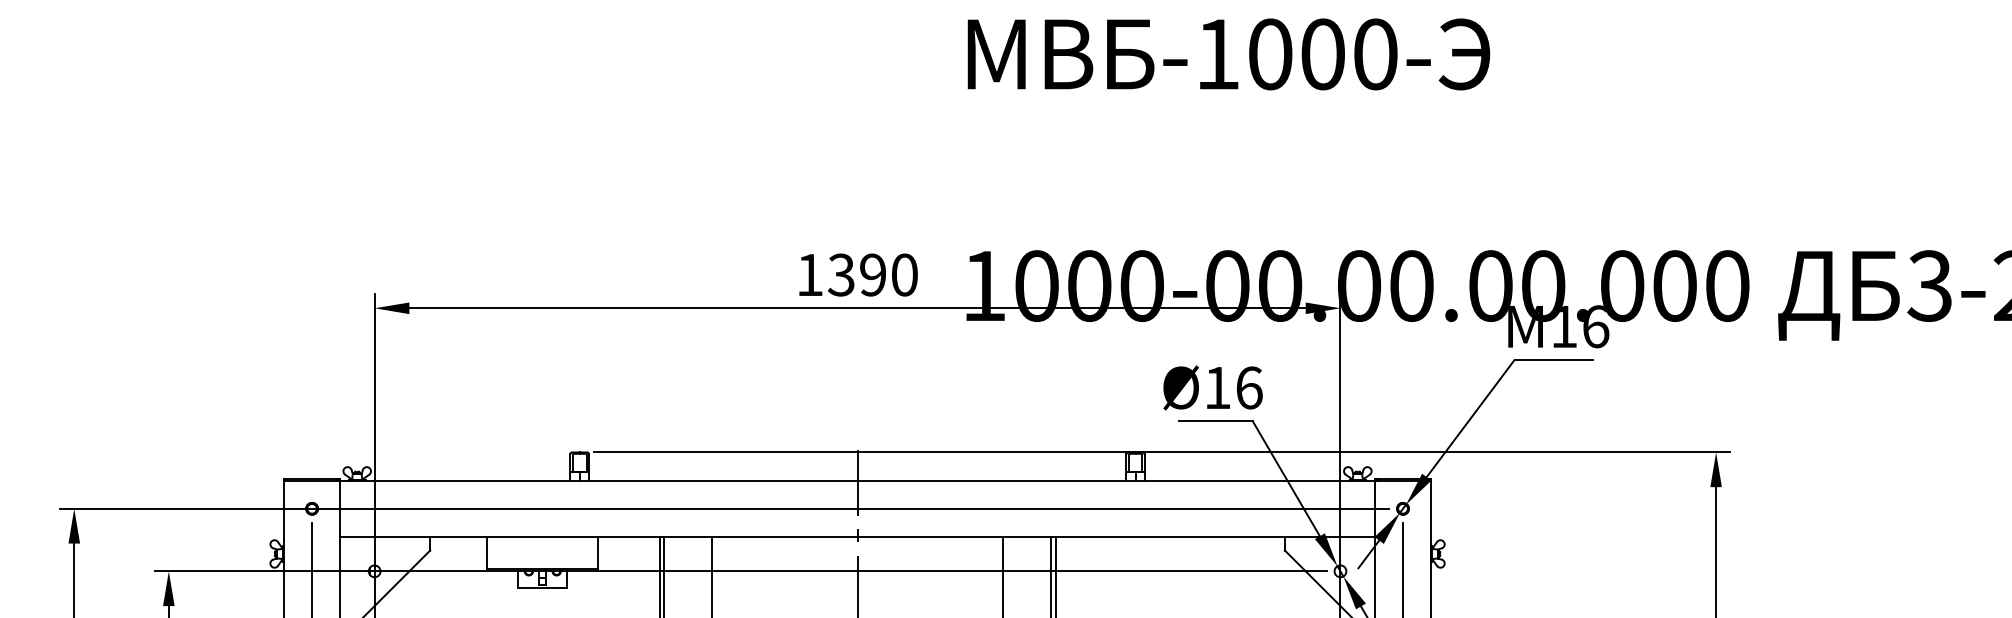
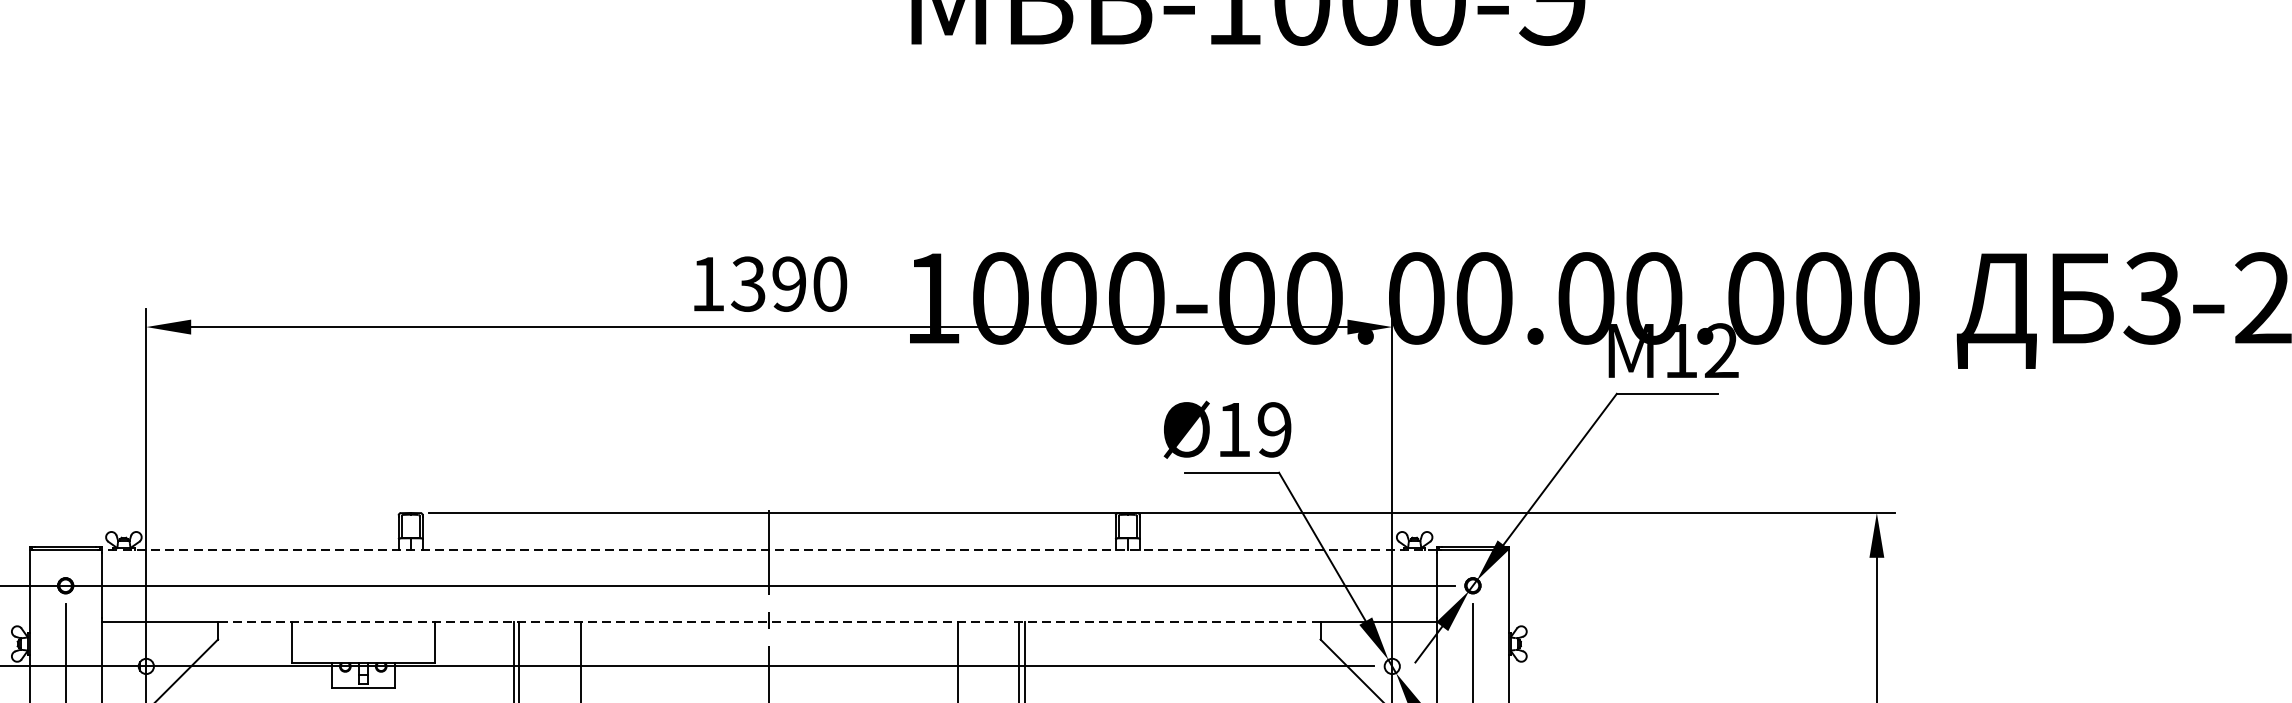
text: (1595, 326) -> (1721, 350), 16 -> 12
text: (1249, 387) -> (1274, 429), Ø16 -> Ø19
line: (857, 481) -> (769, 550), solid -> dashed
line: (857, 536) -> (769, 621), solid -> dashed

